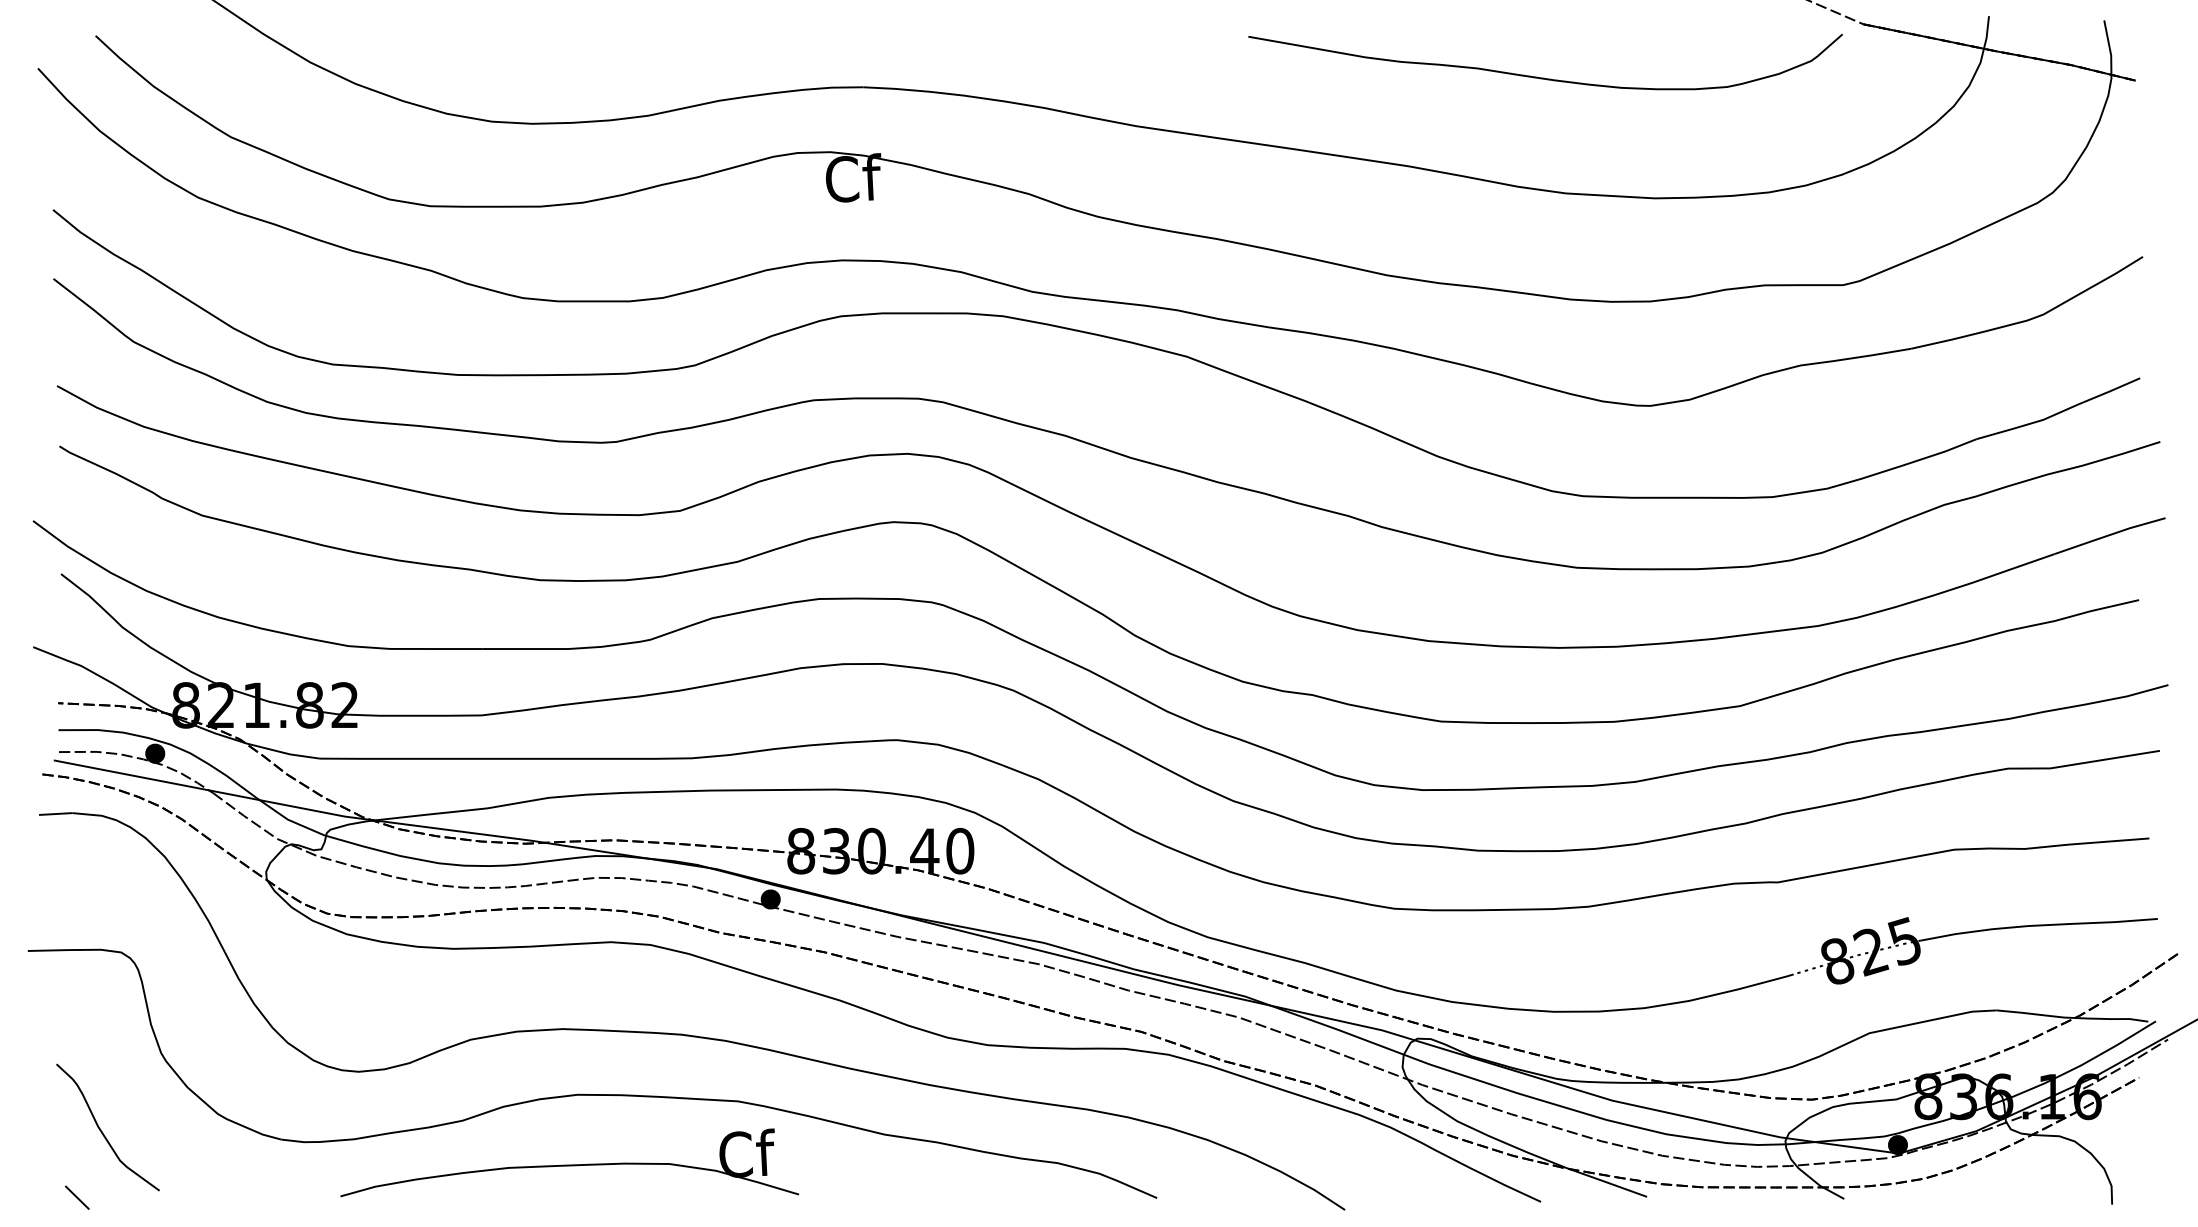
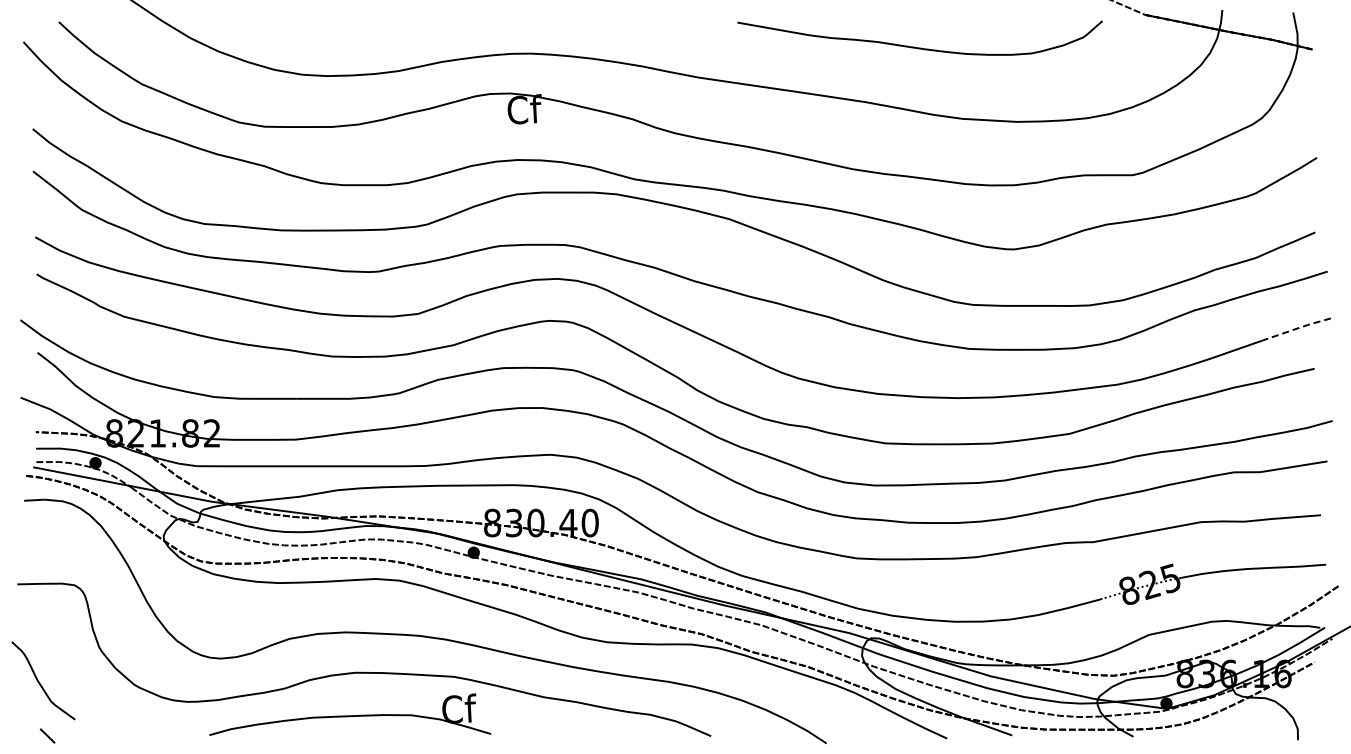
part: (1544, 77) -> (919, 47), moved
line: (2107, 536) -> (1295, 329), solid -> dashed
curve: (101, 1128) -> (39, 681), moved

